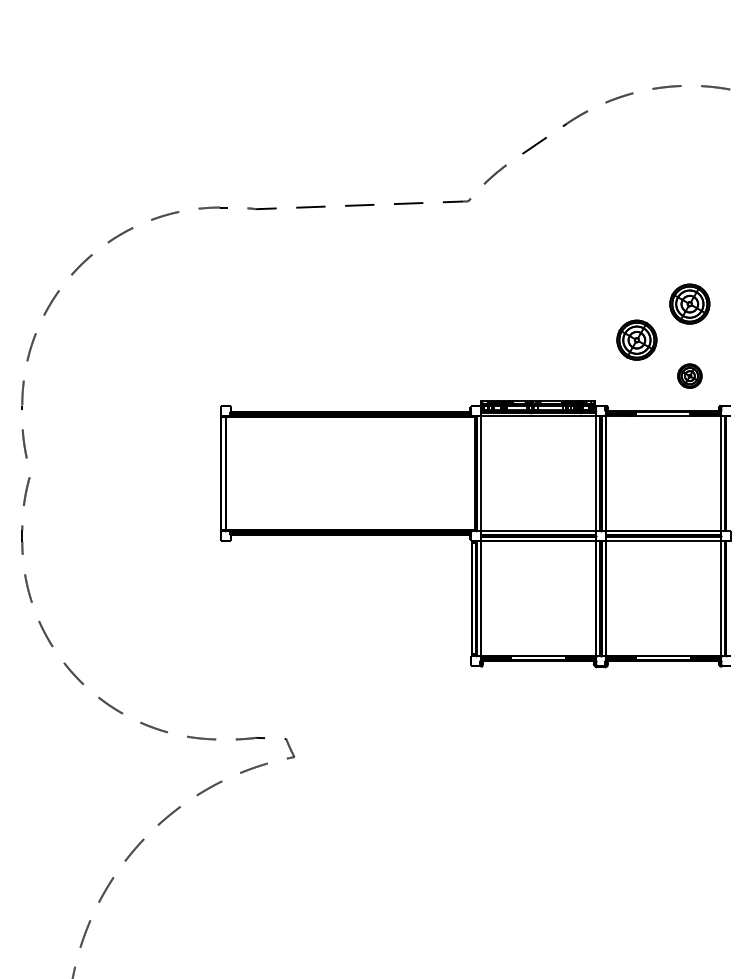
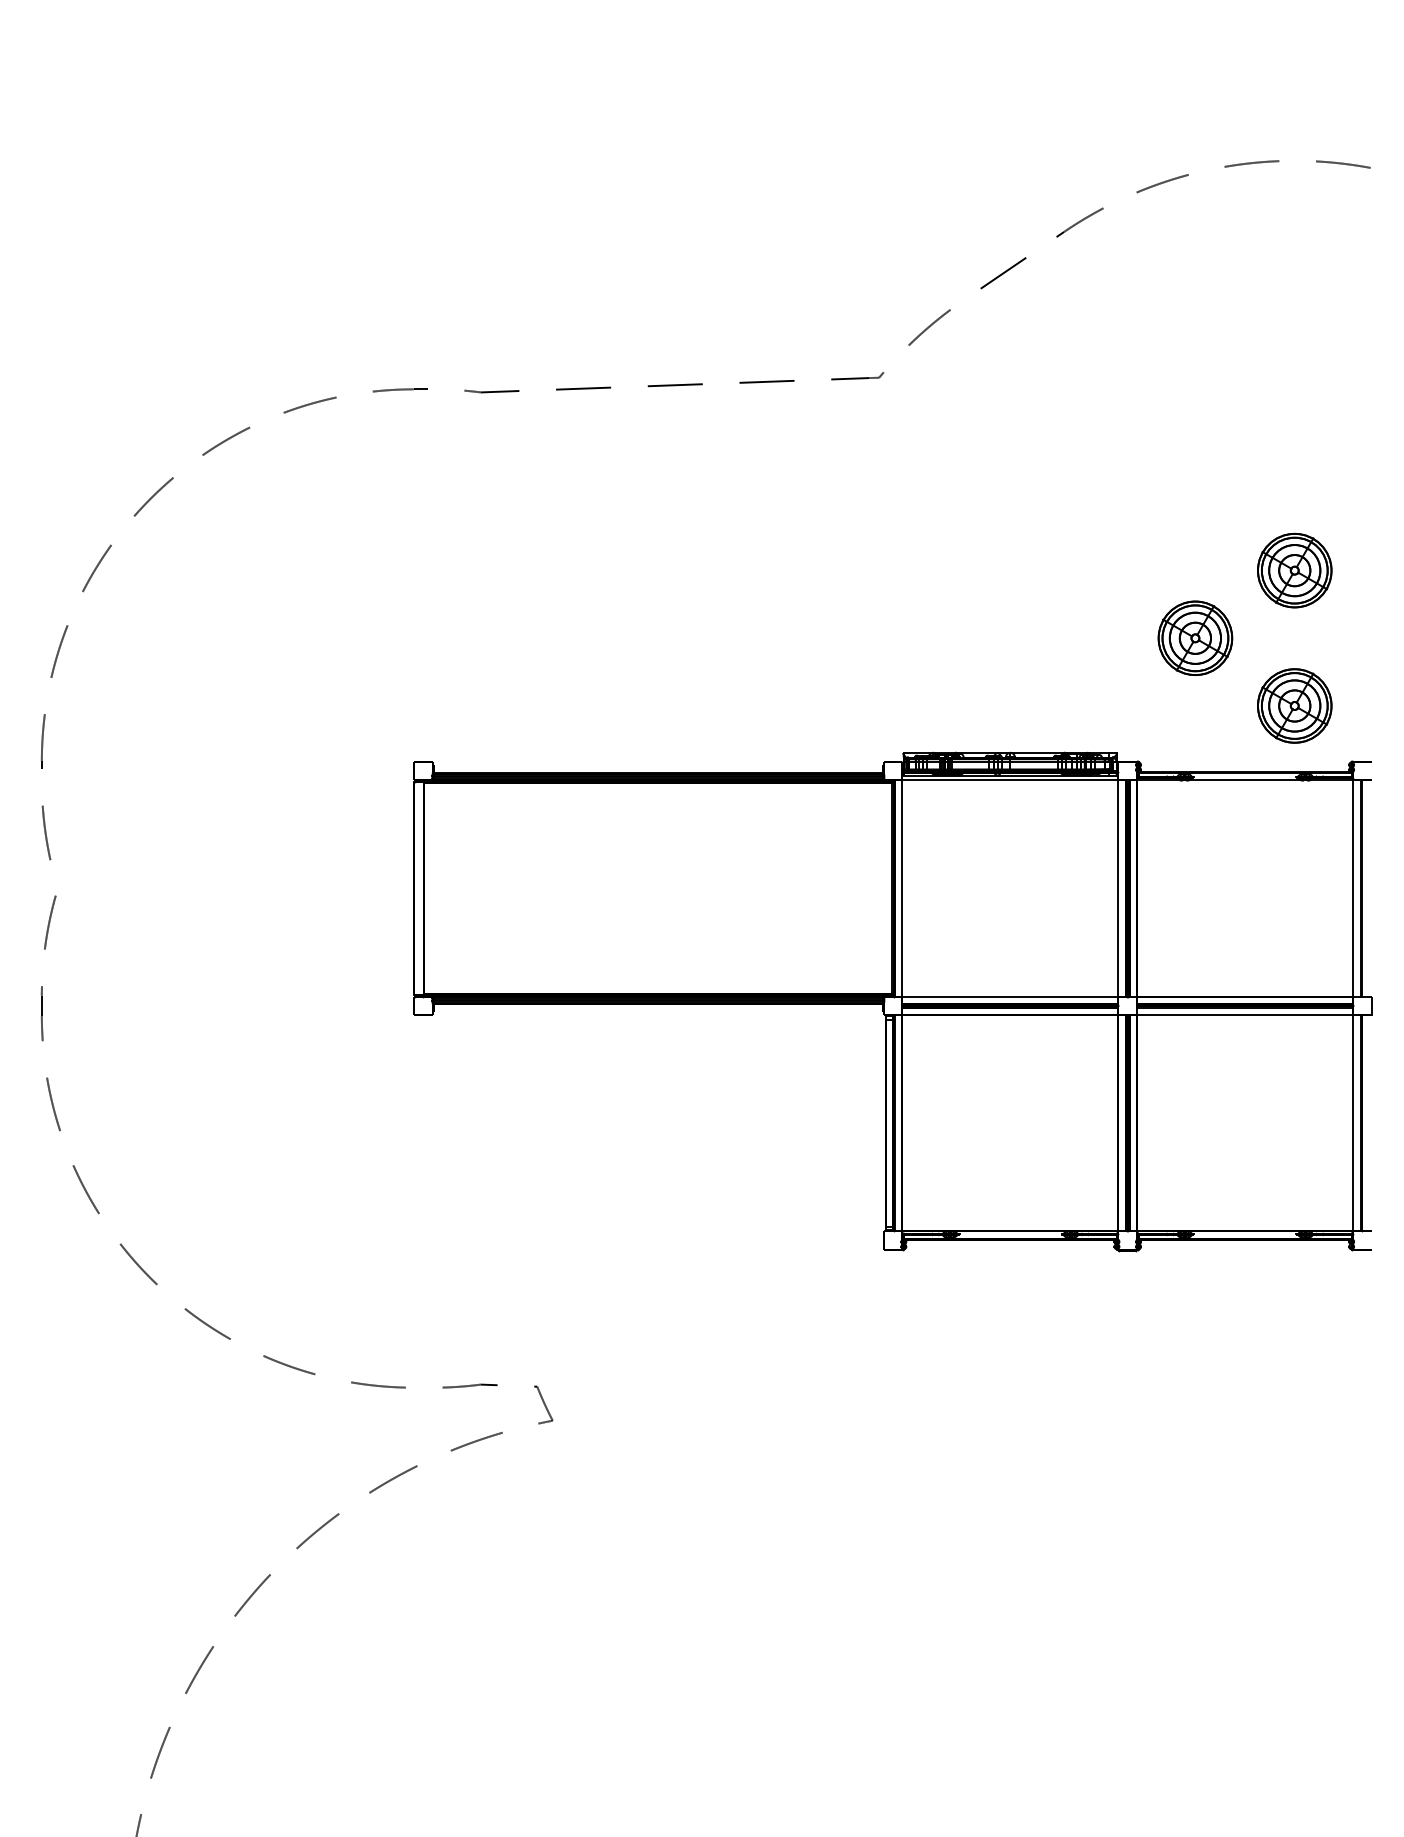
part: (689, 375) -> (1294, 704), size x1.67

